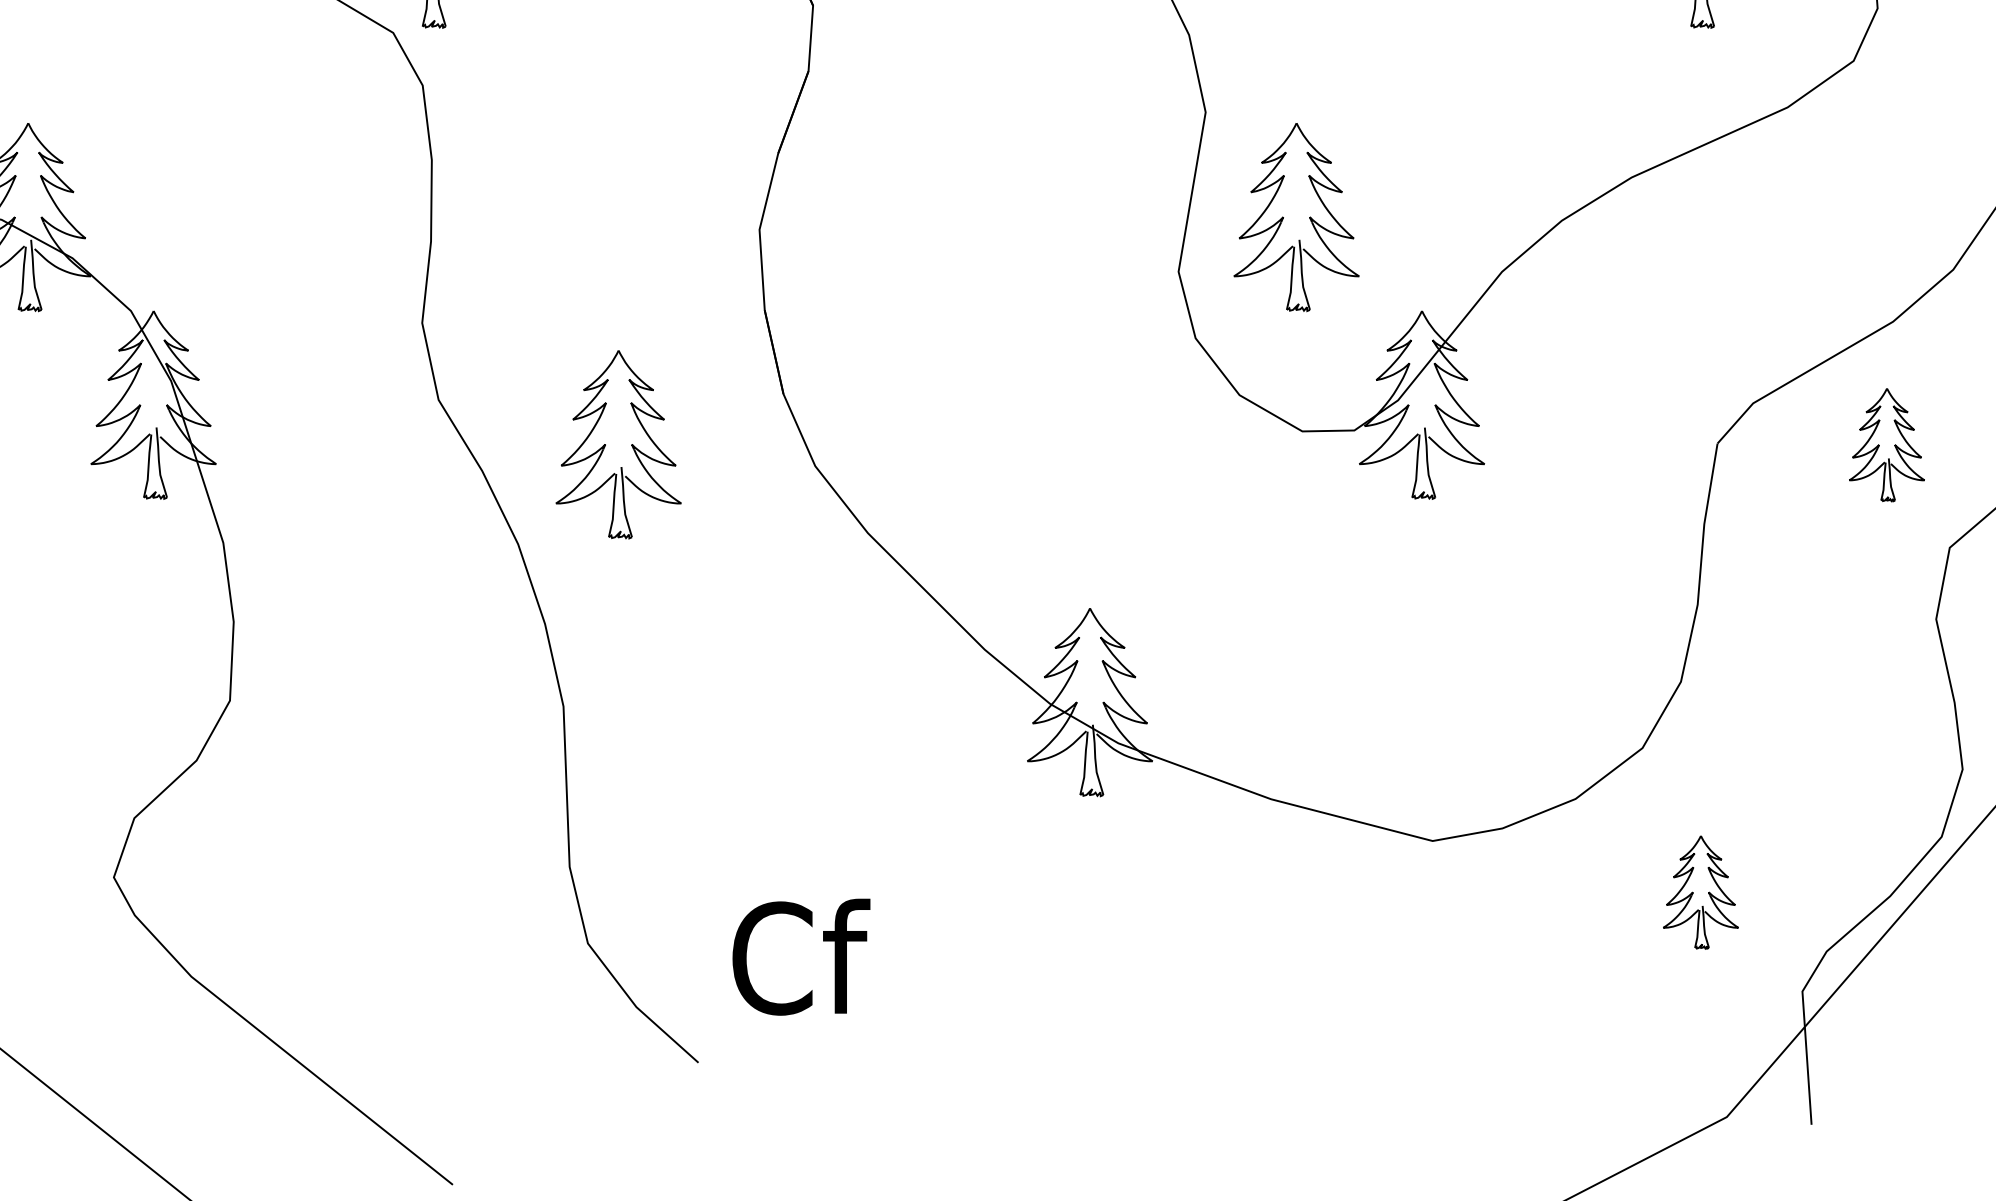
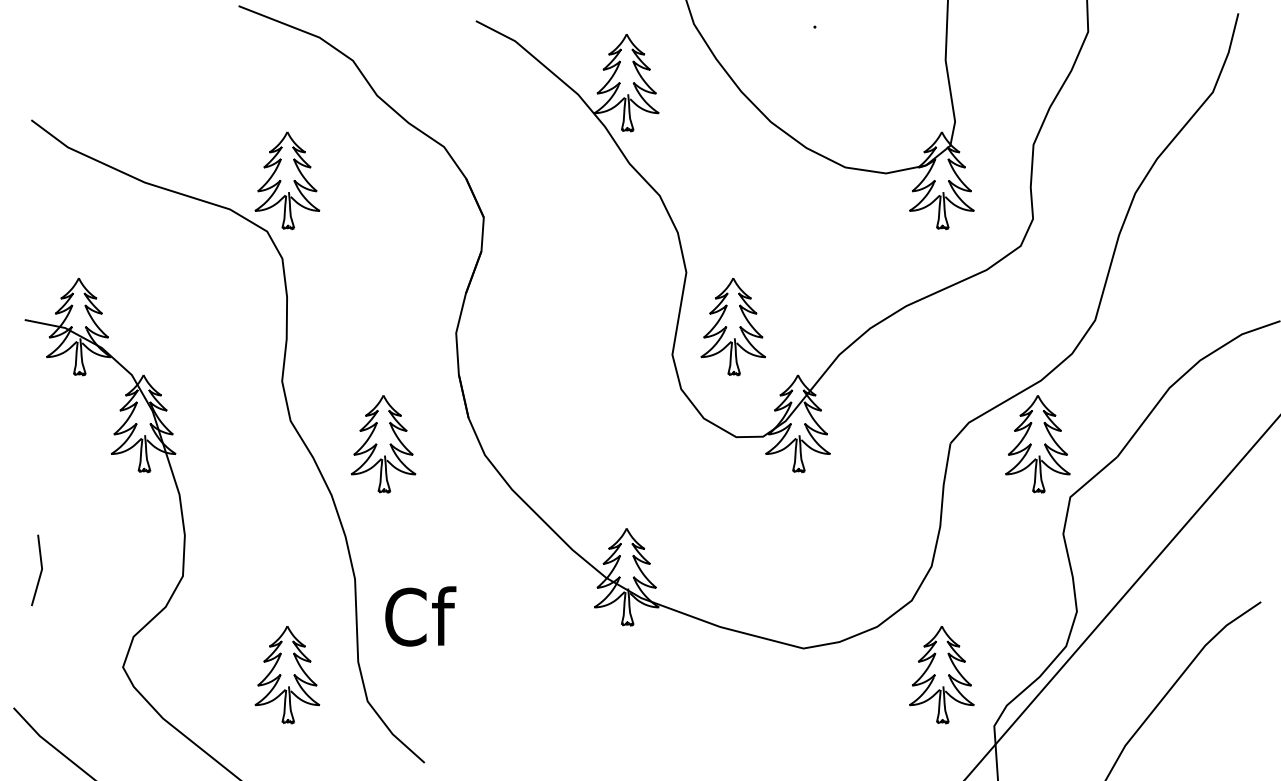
part: (1886, 445) -> (1037, 444), size x1.67
part: (432, 893) -> (287, 675), added
part: (1700, 893) -> (941, 675), size x1.67
text: (800, 957) -> (420, 616), moved

